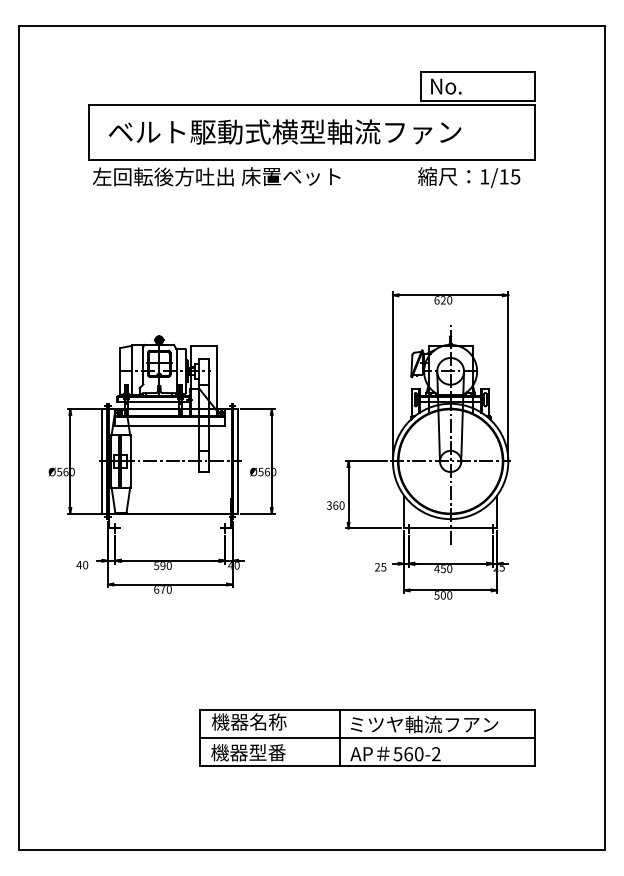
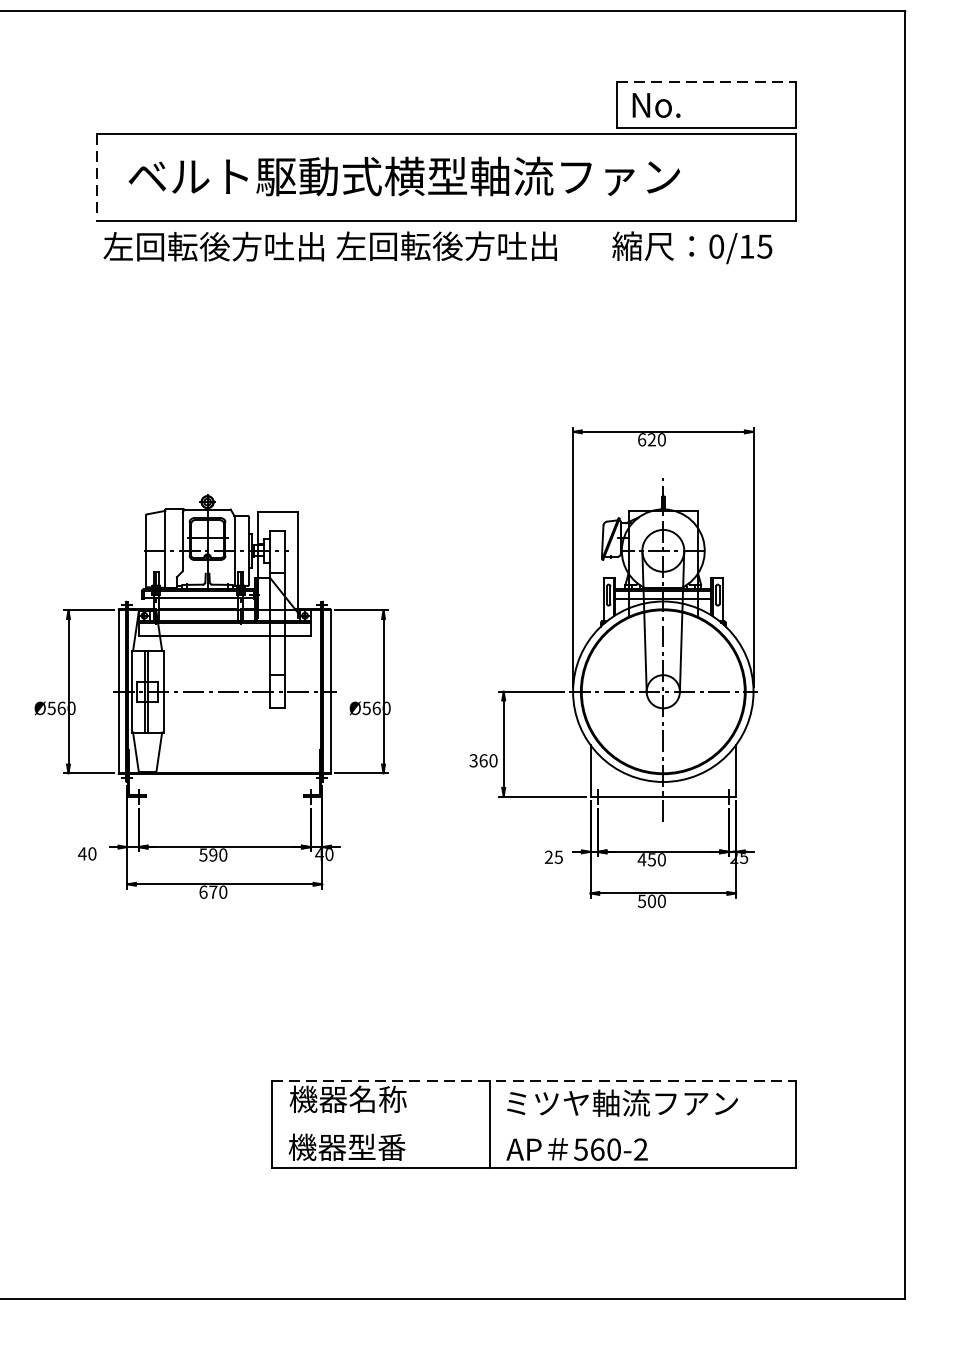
line: (478, 71) -> (706, 81), solid -> dashed
line: (88, 132) -> (96, 177), solid -> dashed
text: (311, 176) -> (445, 246), 床置ベット -> 左回転後方吐出
text: (484, 176) -> (716, 246), 1/15 -> 0/15
line: (368, 710) -> (534, 1081), solid -> dashed
line: (367, 738) -> (533, 1125), removed

